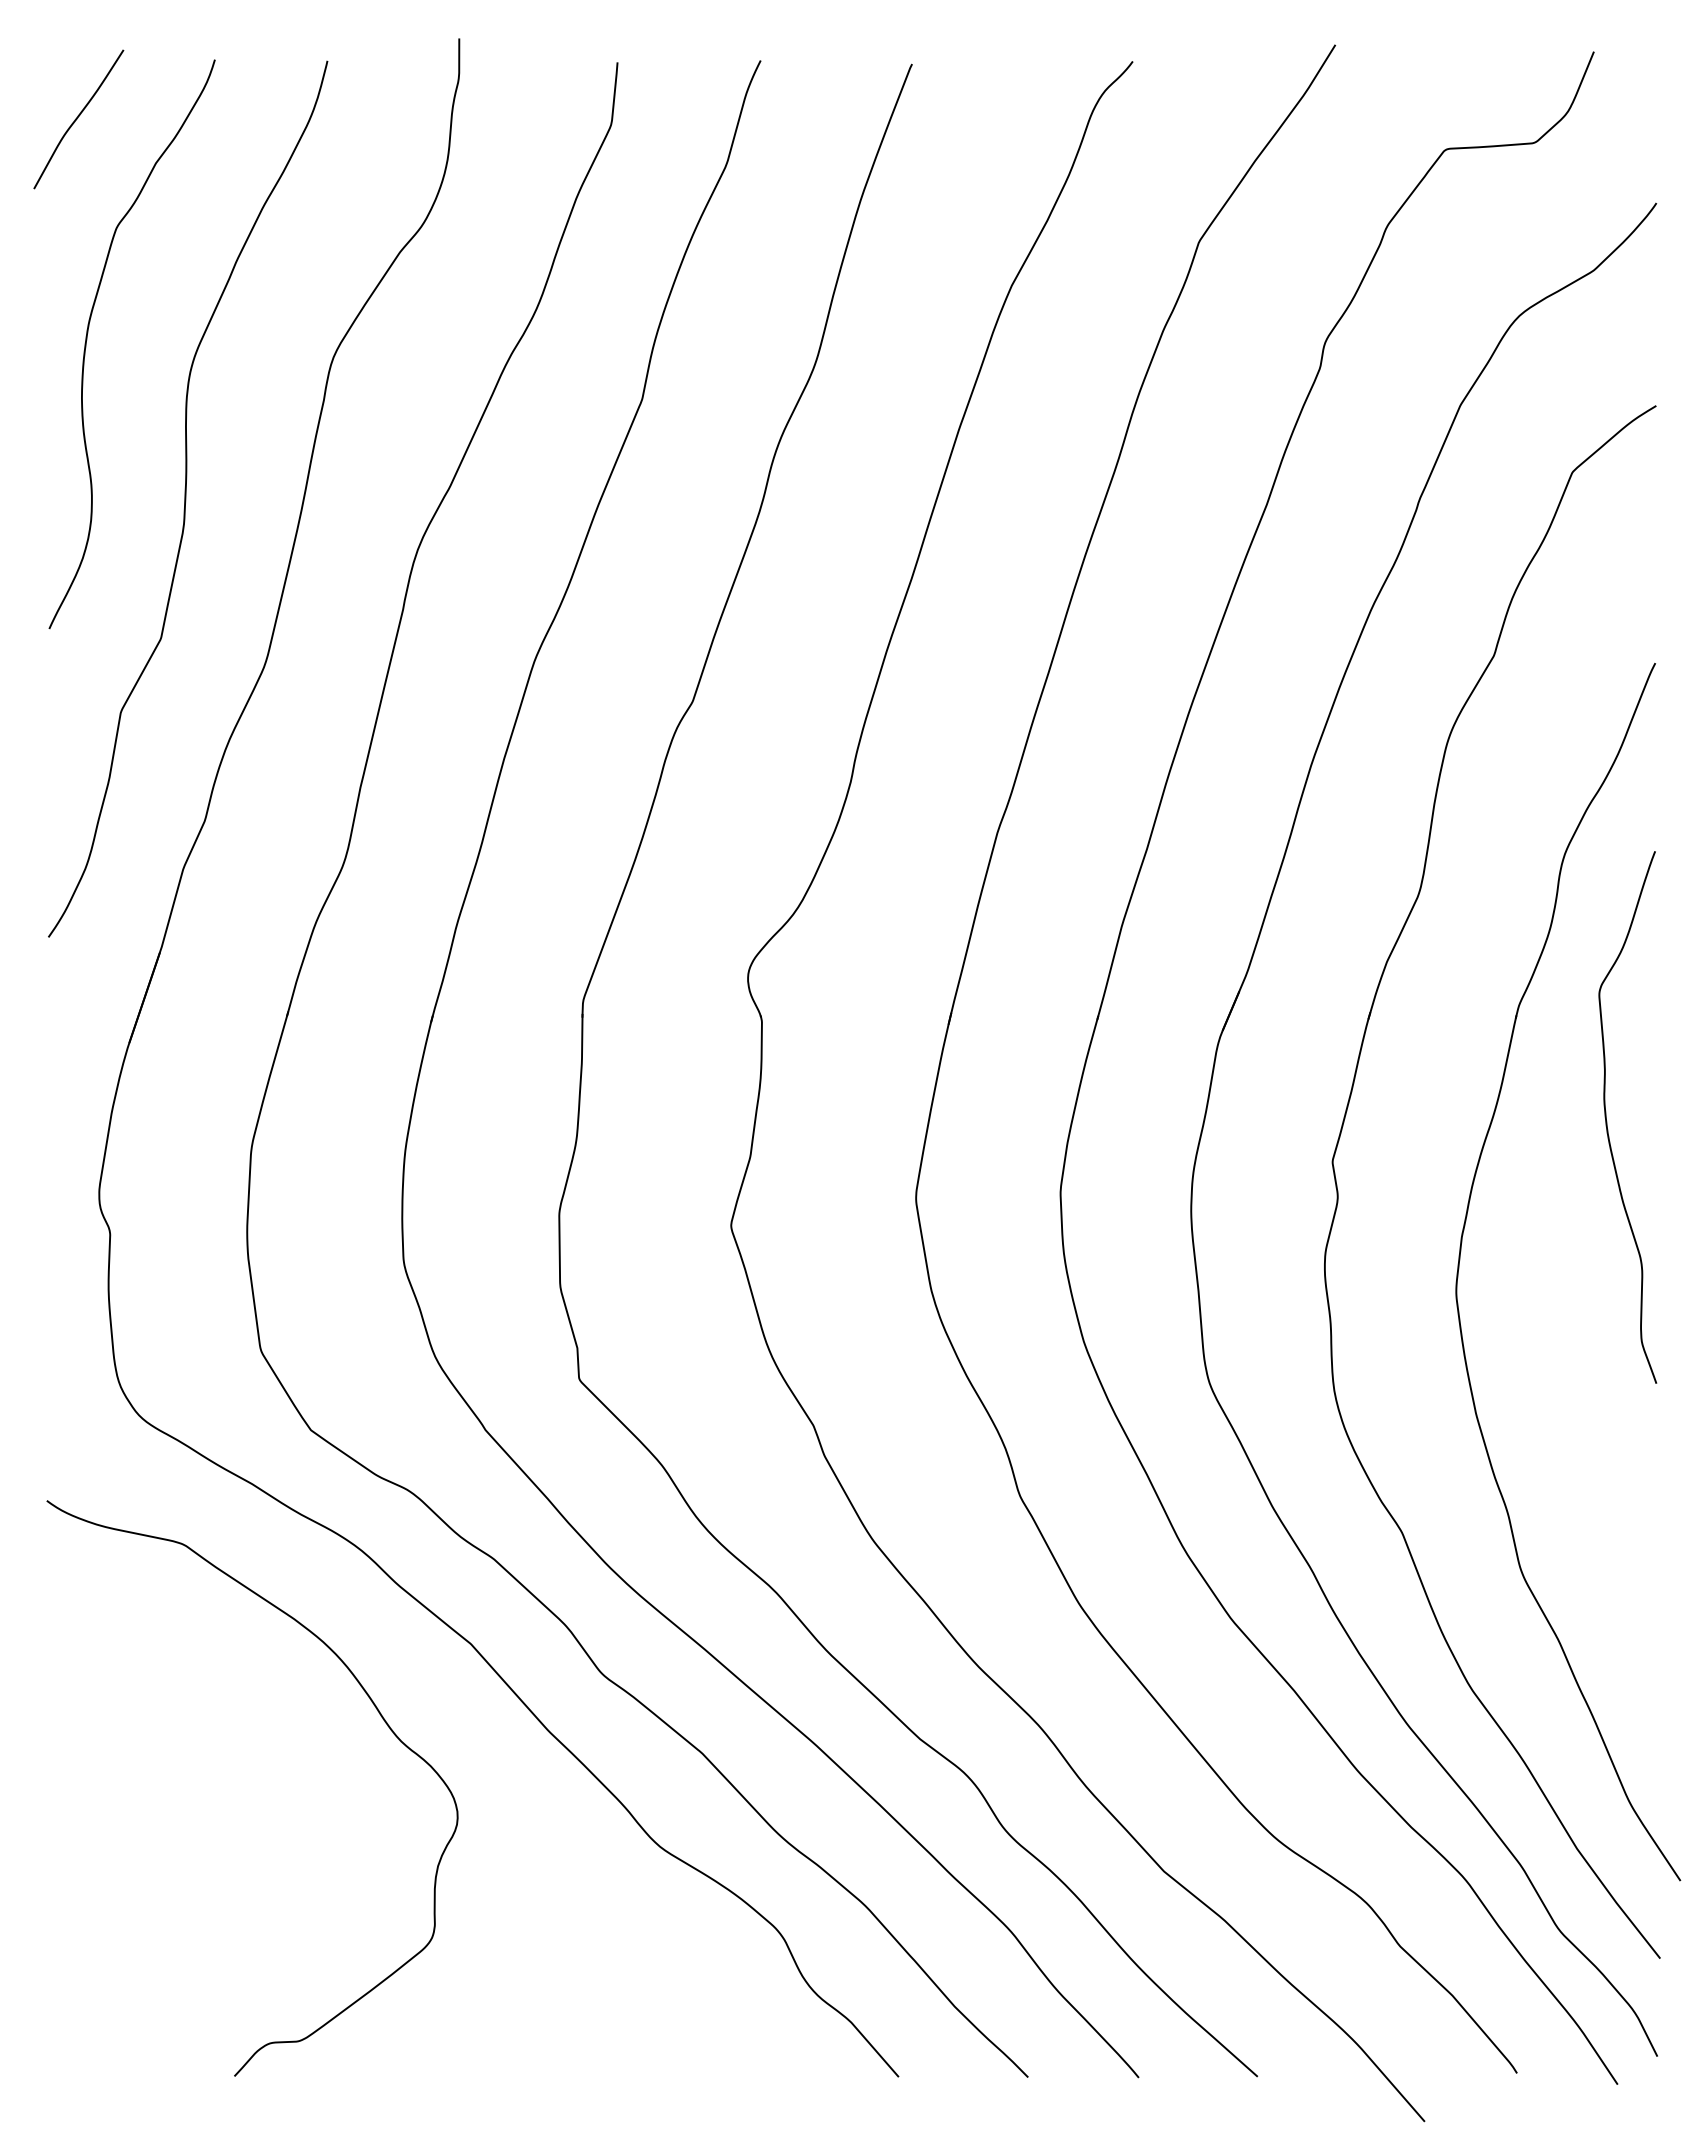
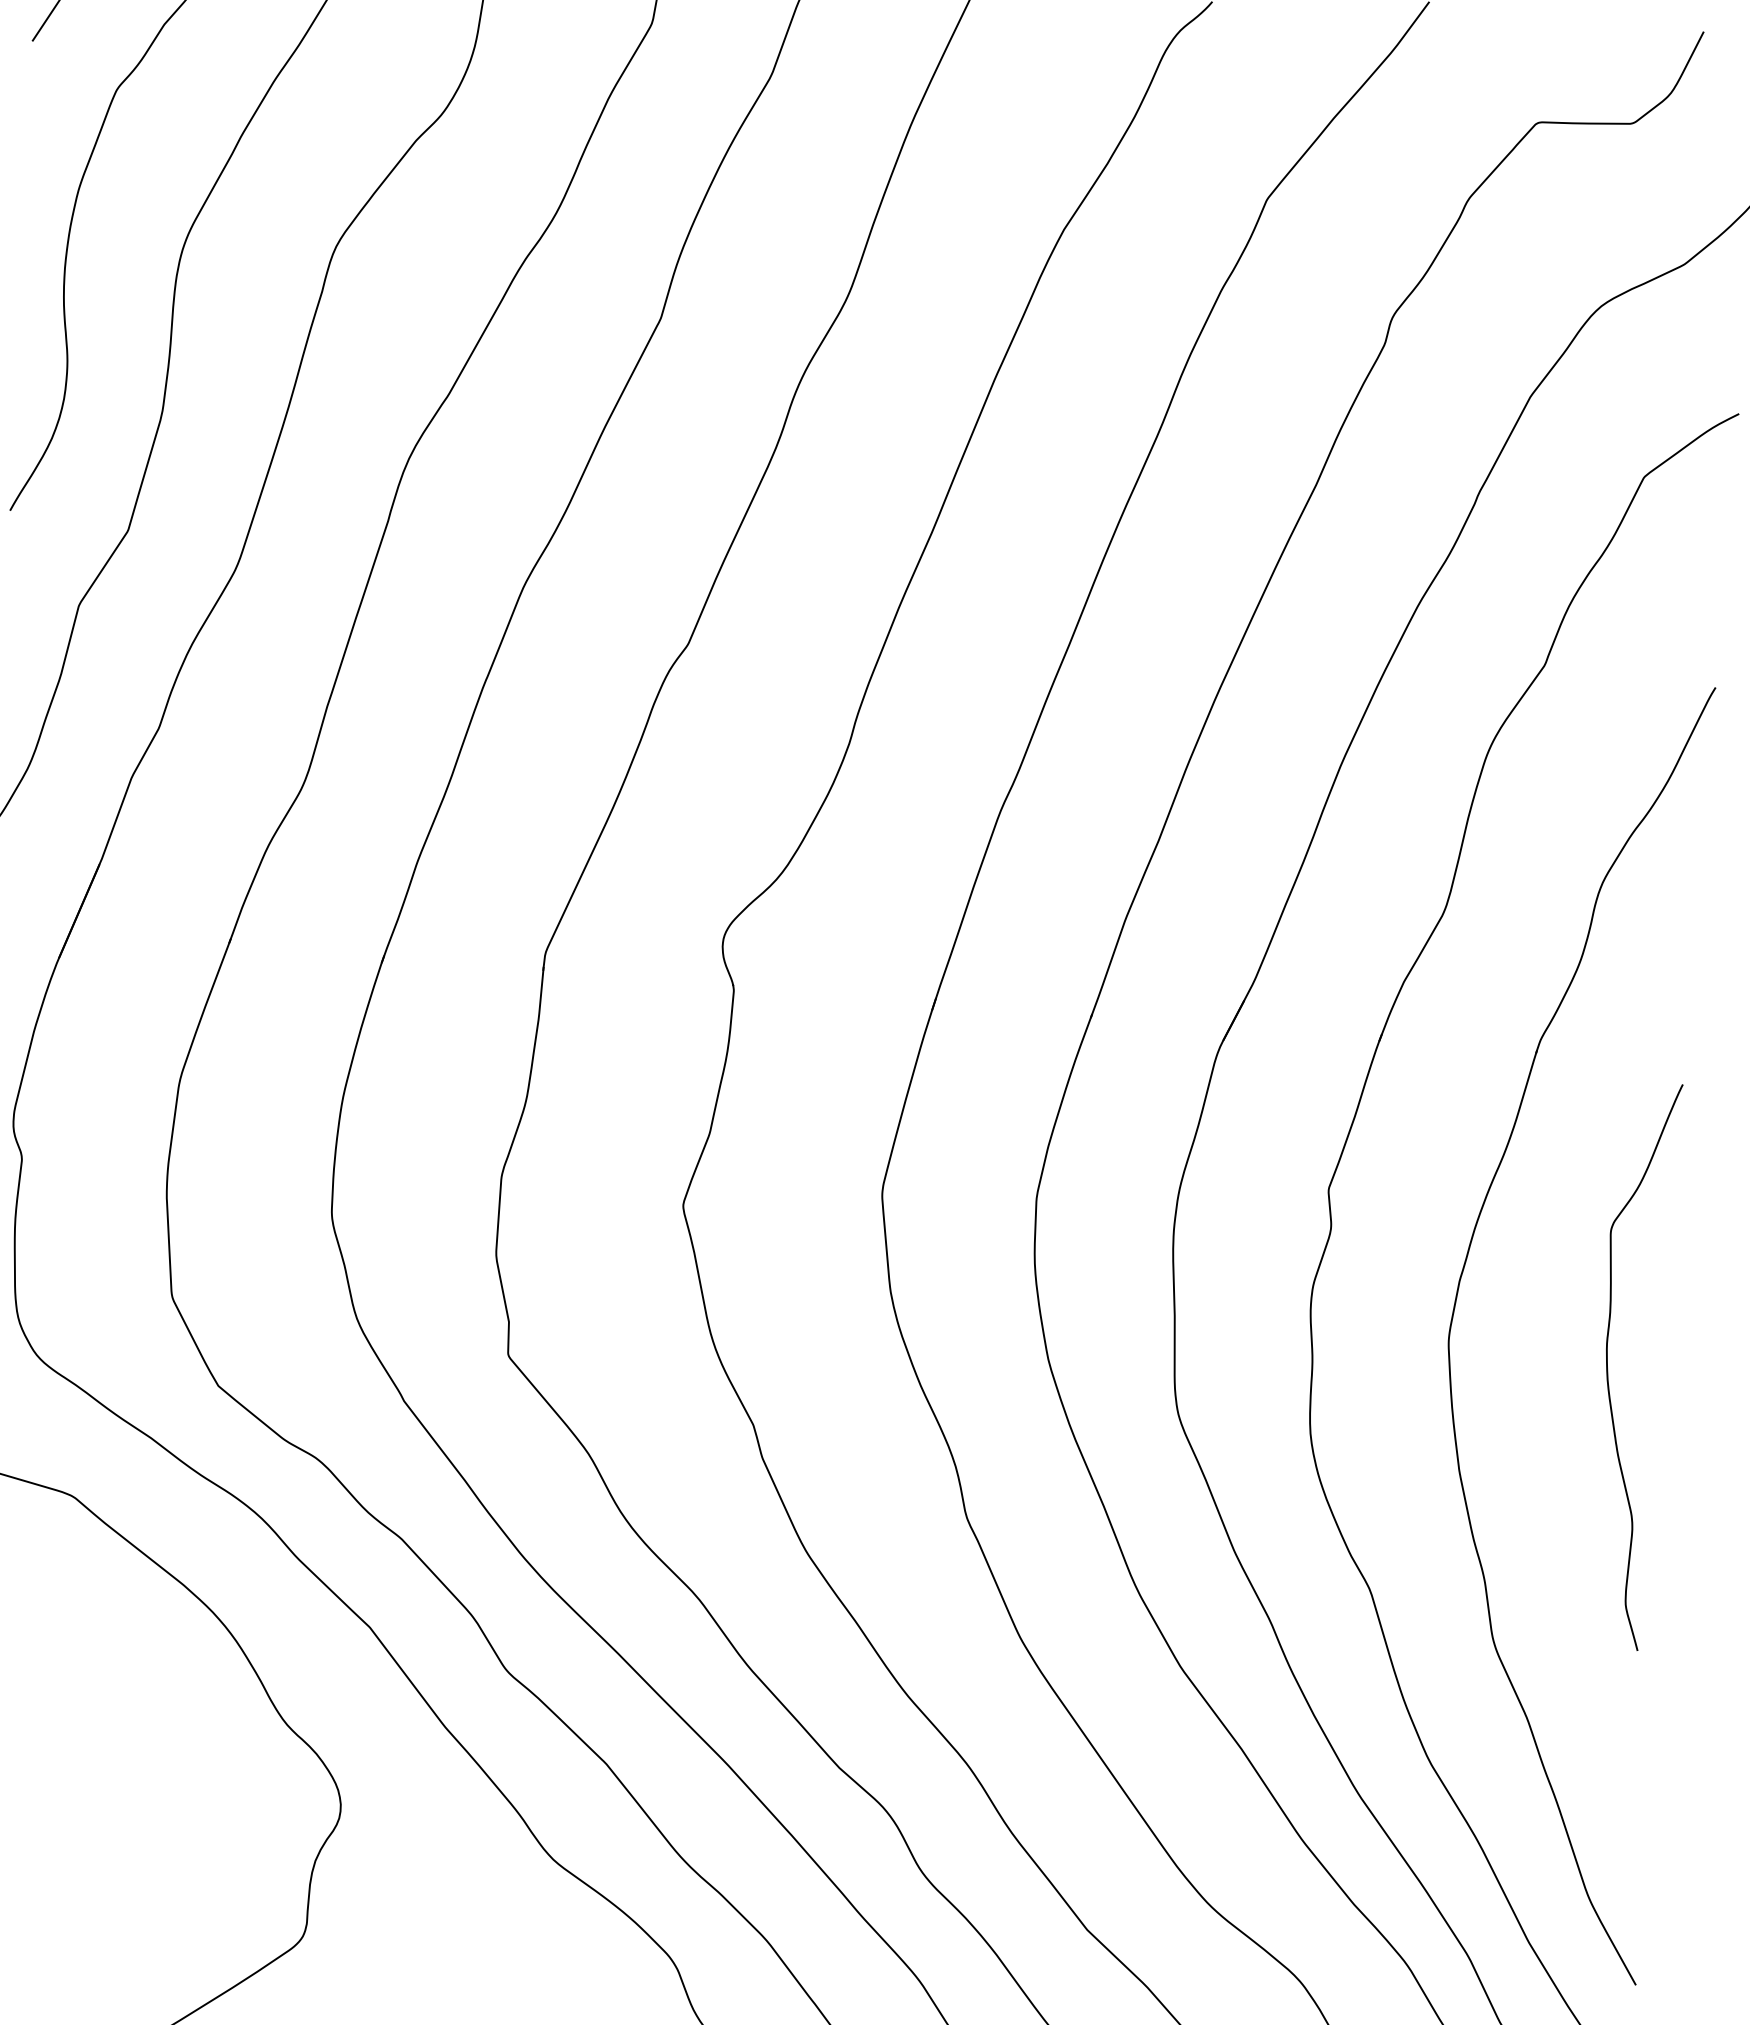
curve: (1607, 1121) -> (1608, 1367), moved

